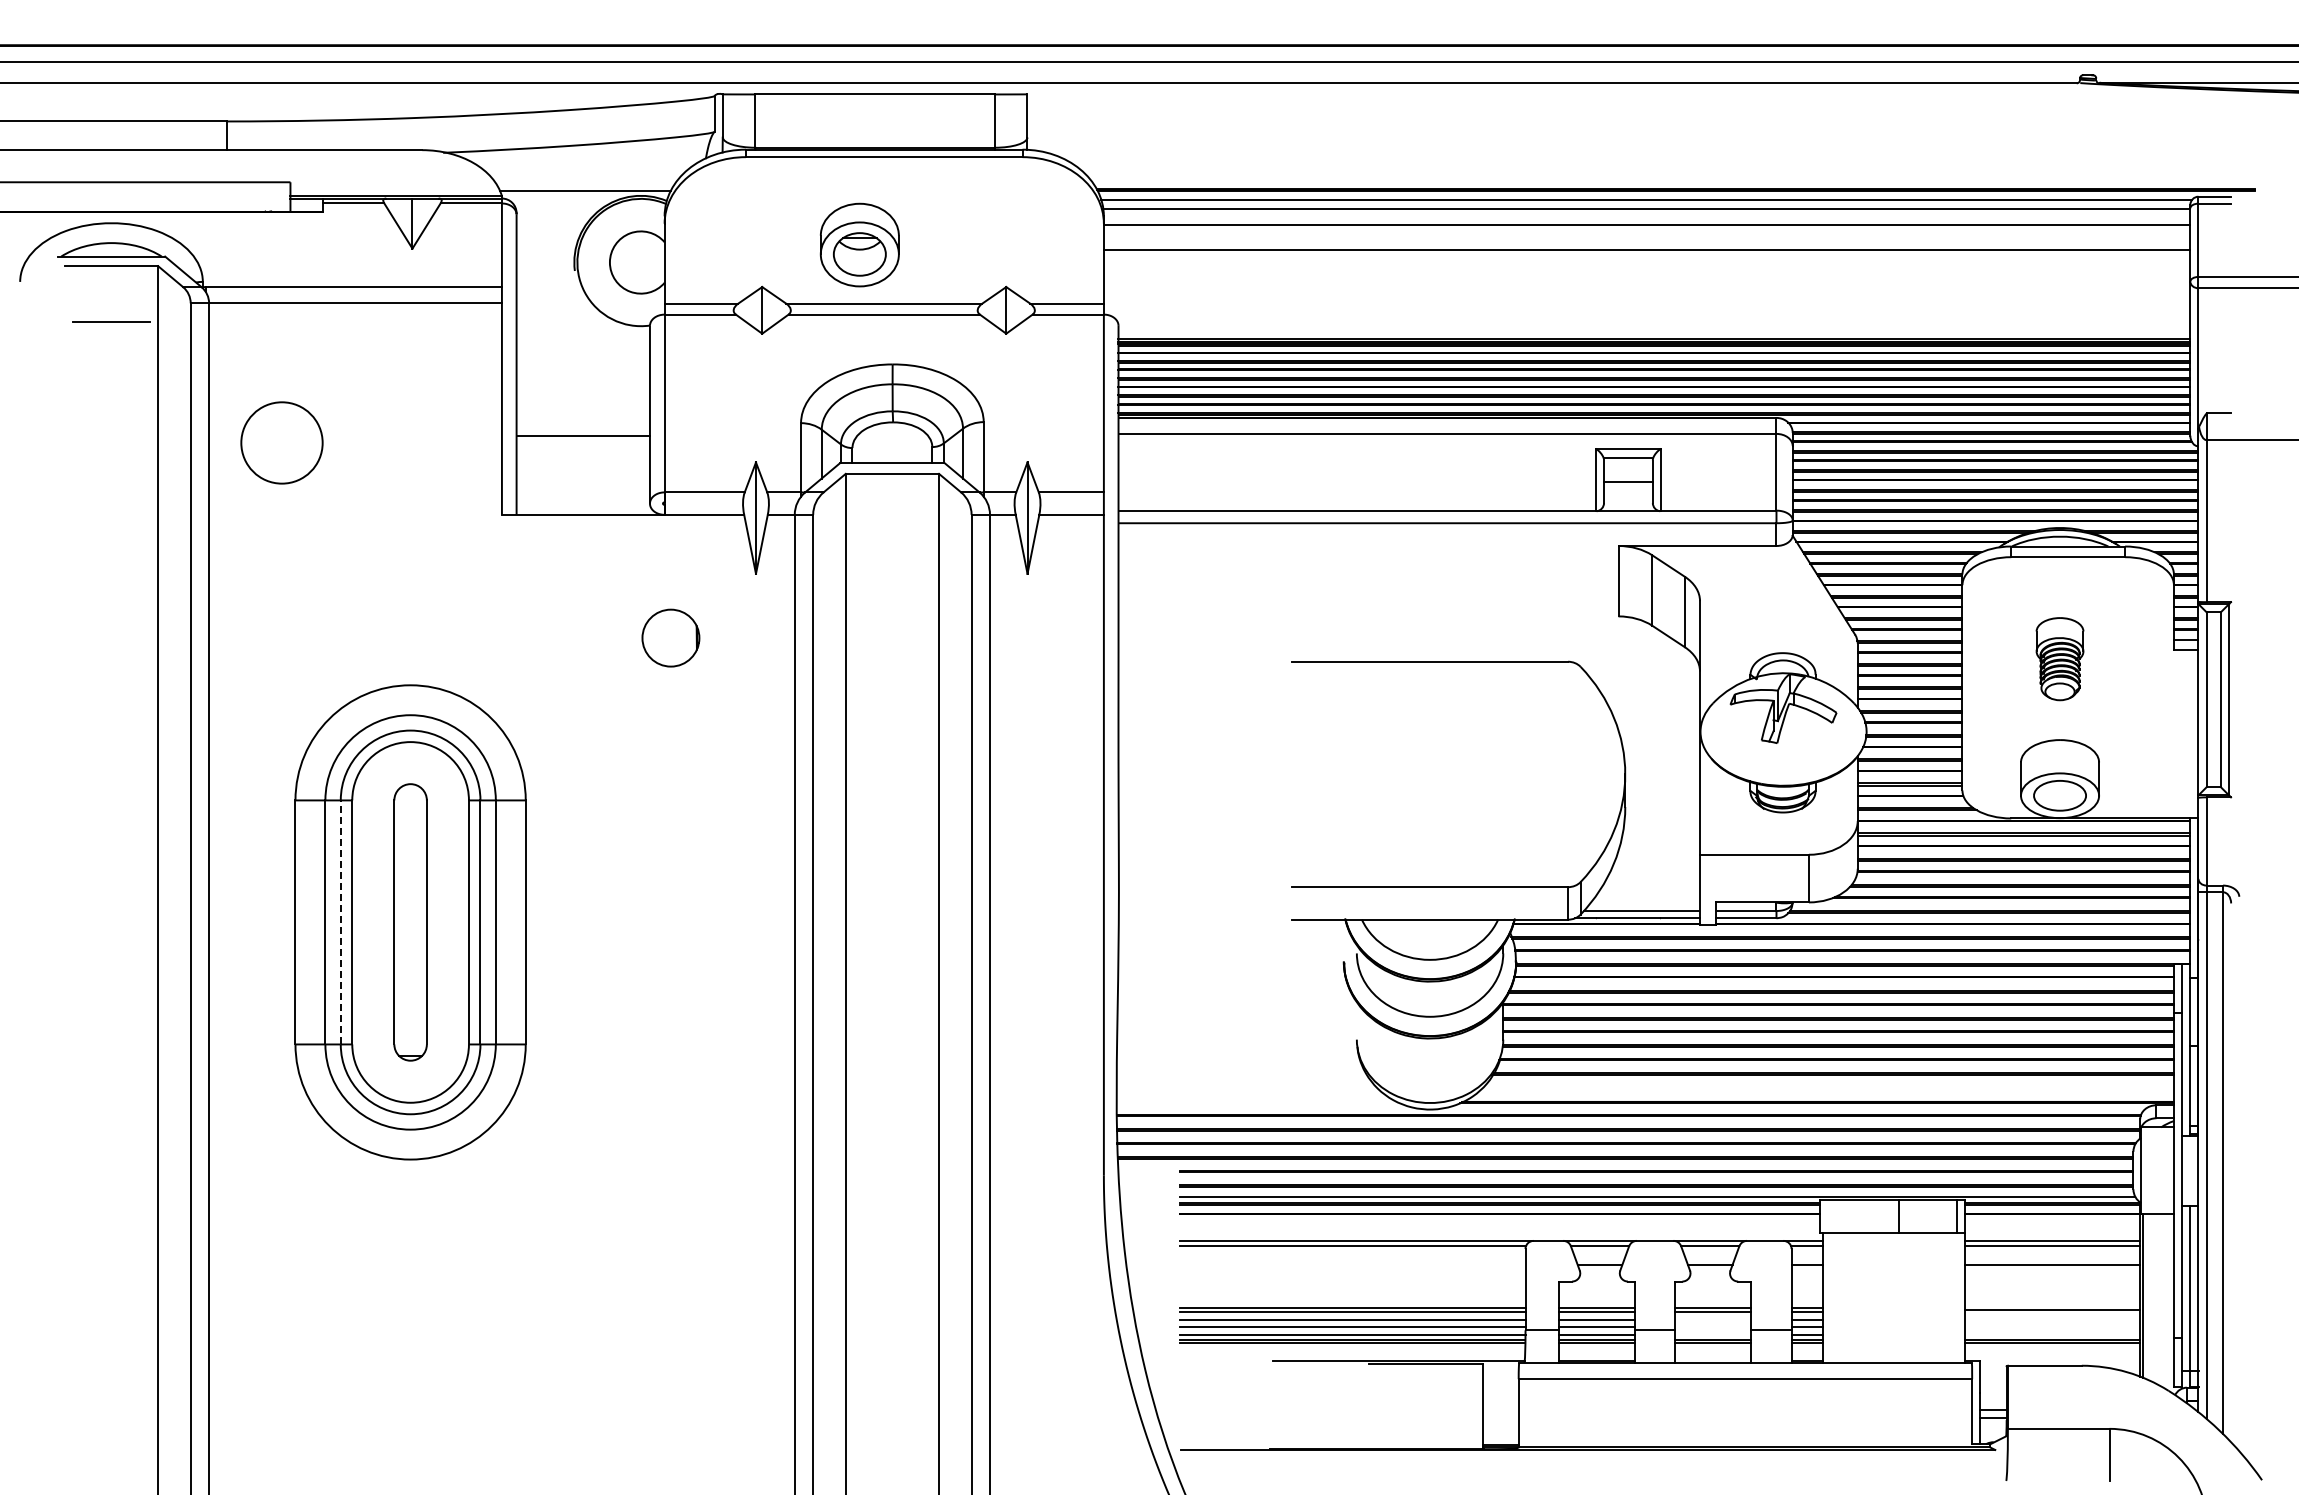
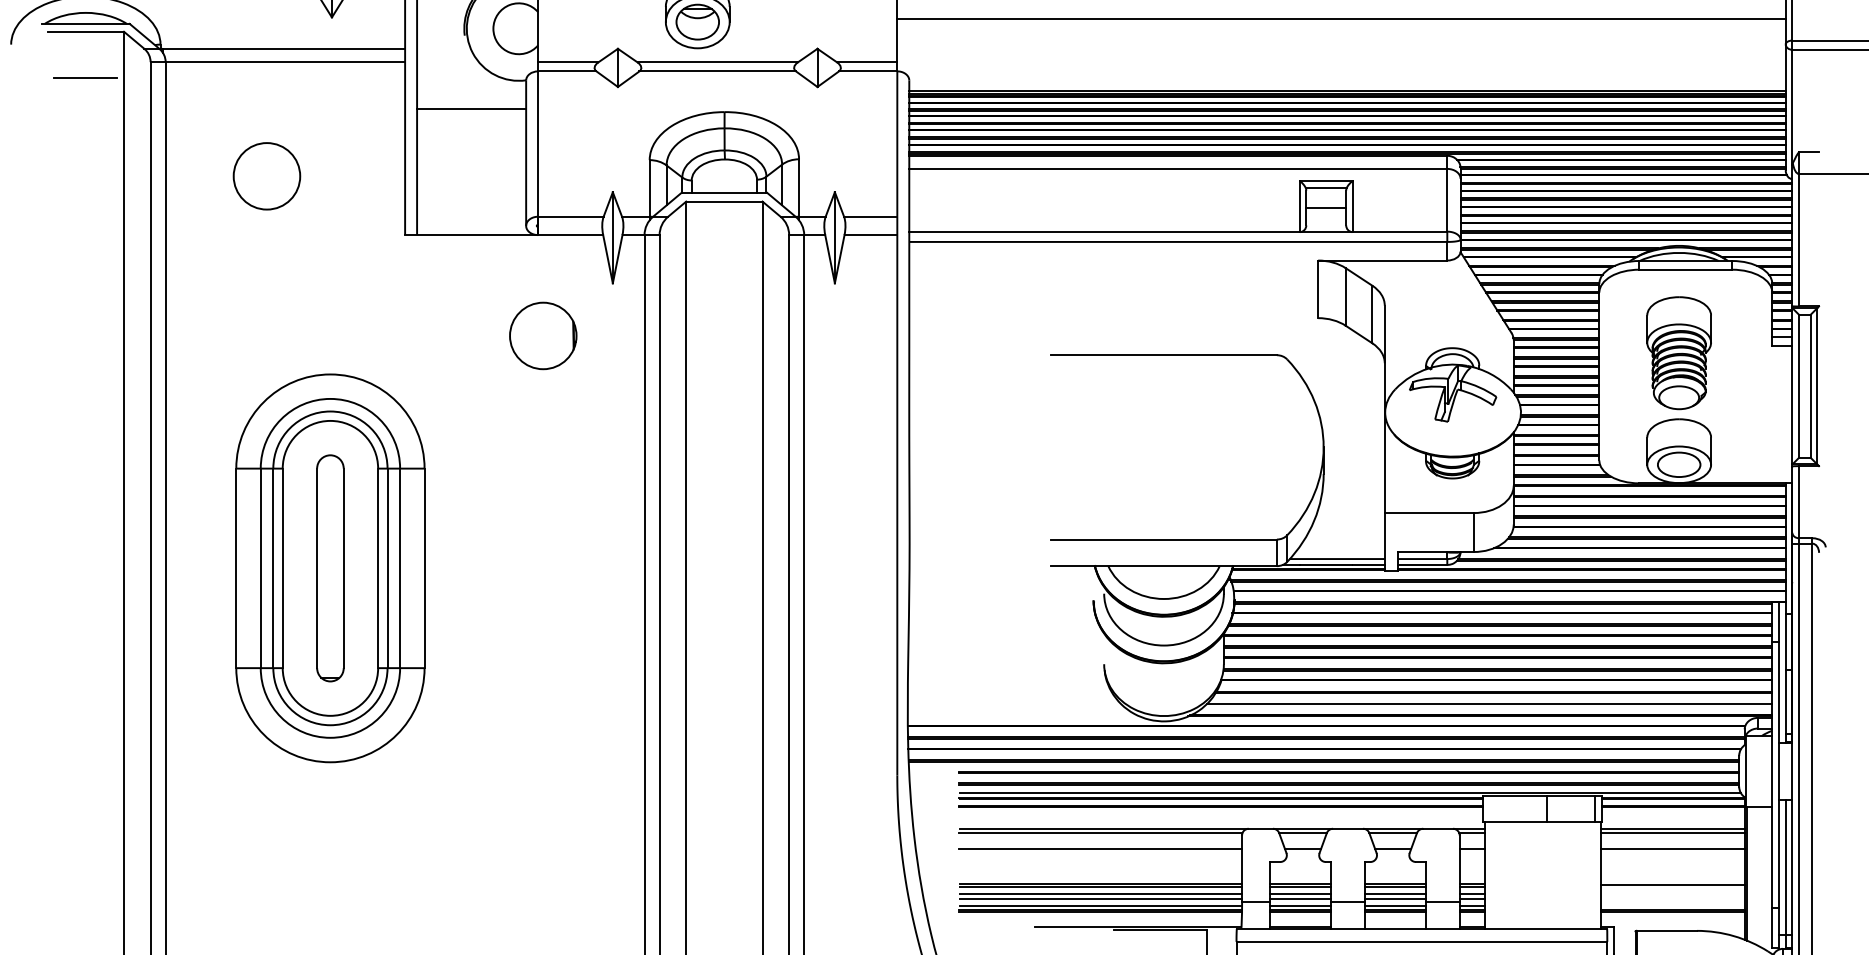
line: (582, 436) -> (470, 108), moved
circle: (281, 442) -> (266, 175), moved
part: (670, 637) -> (542, 335), size x1.43
part: (2059, 658) -> (1678, 352), size x1.67
line: (340, 921) -> (273, 567), dashed -> solid
line: (1827, 1087) -> (1489, 703), added
line: (1352, 1265) -> (1100, 848), added
line: (1712, 1320) -> (1394, 893), added
line: (1712, 1327) -> (1394, 899), added
line: (1712, 1335) -> (1394, 906), added

